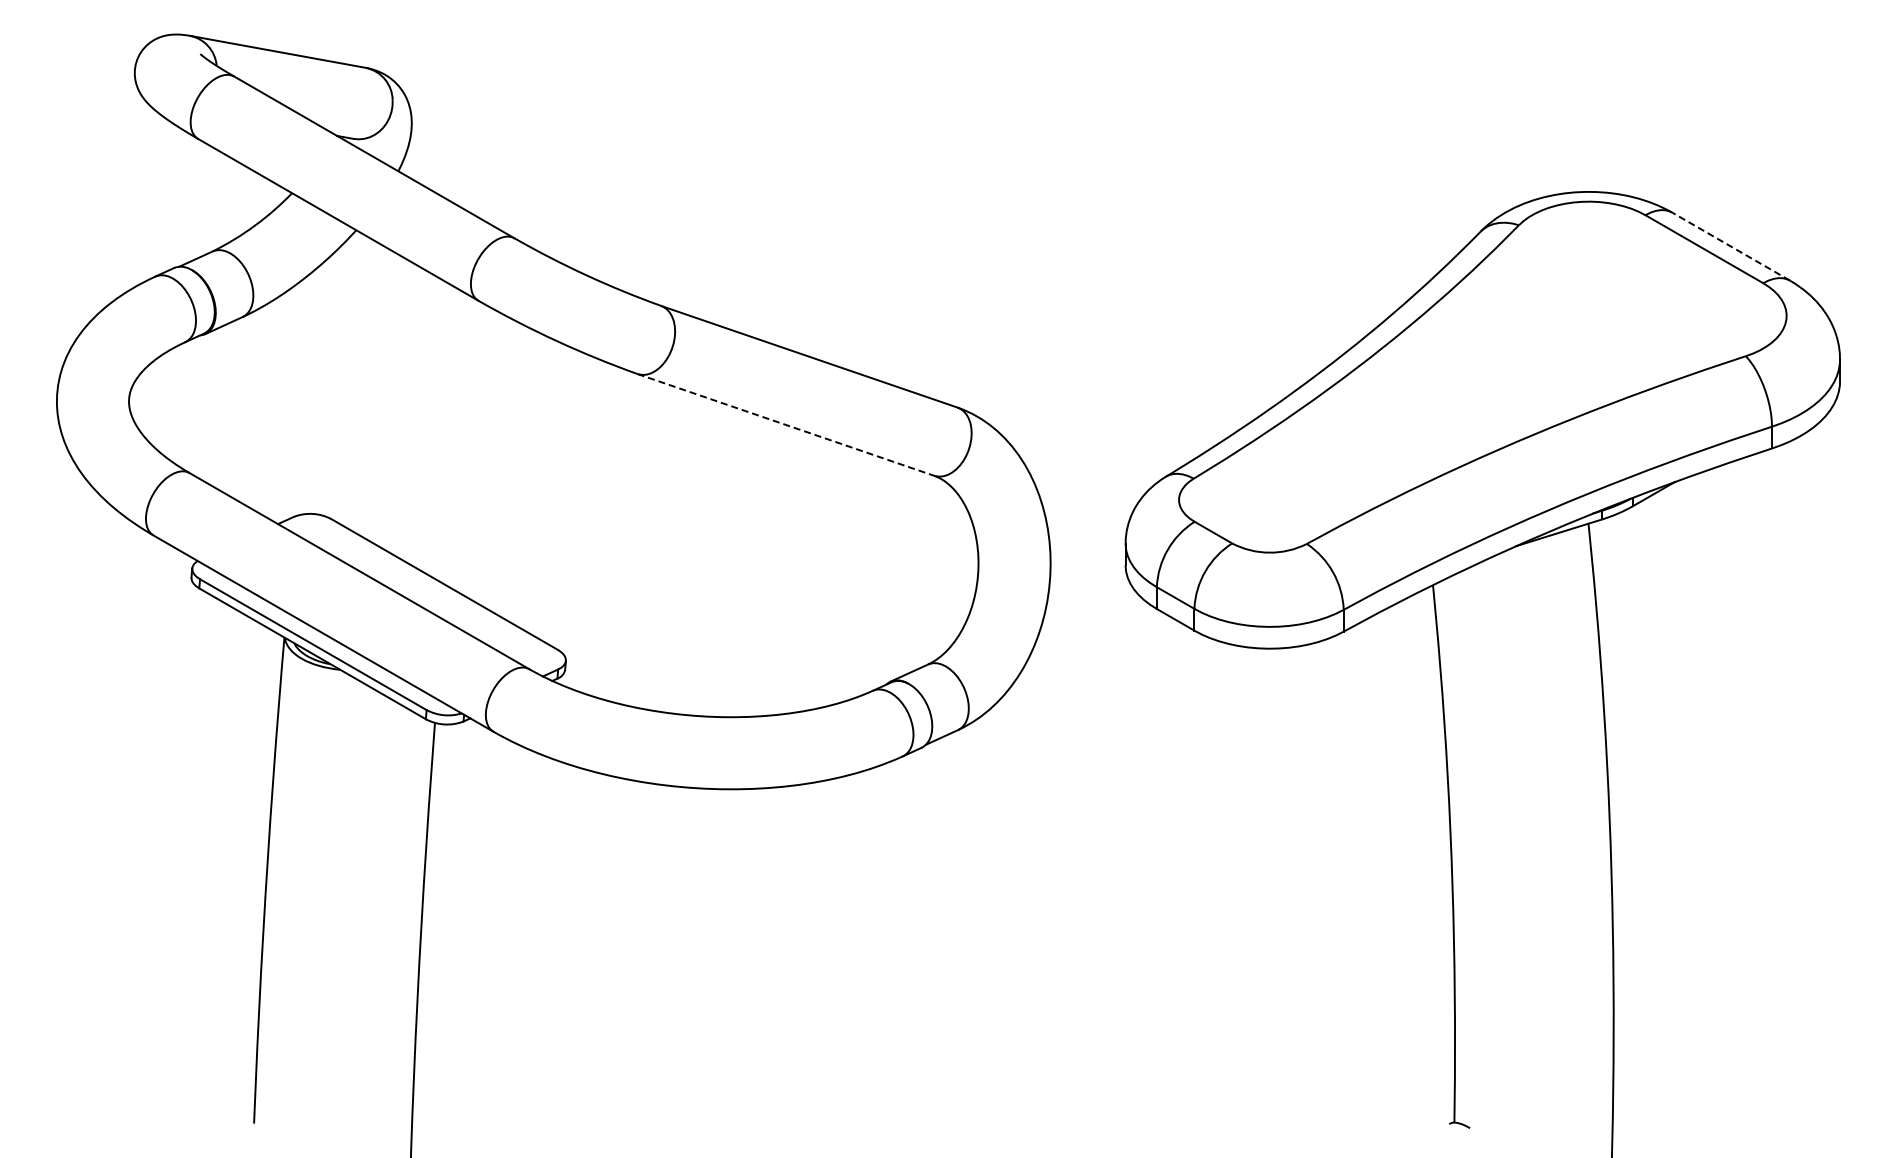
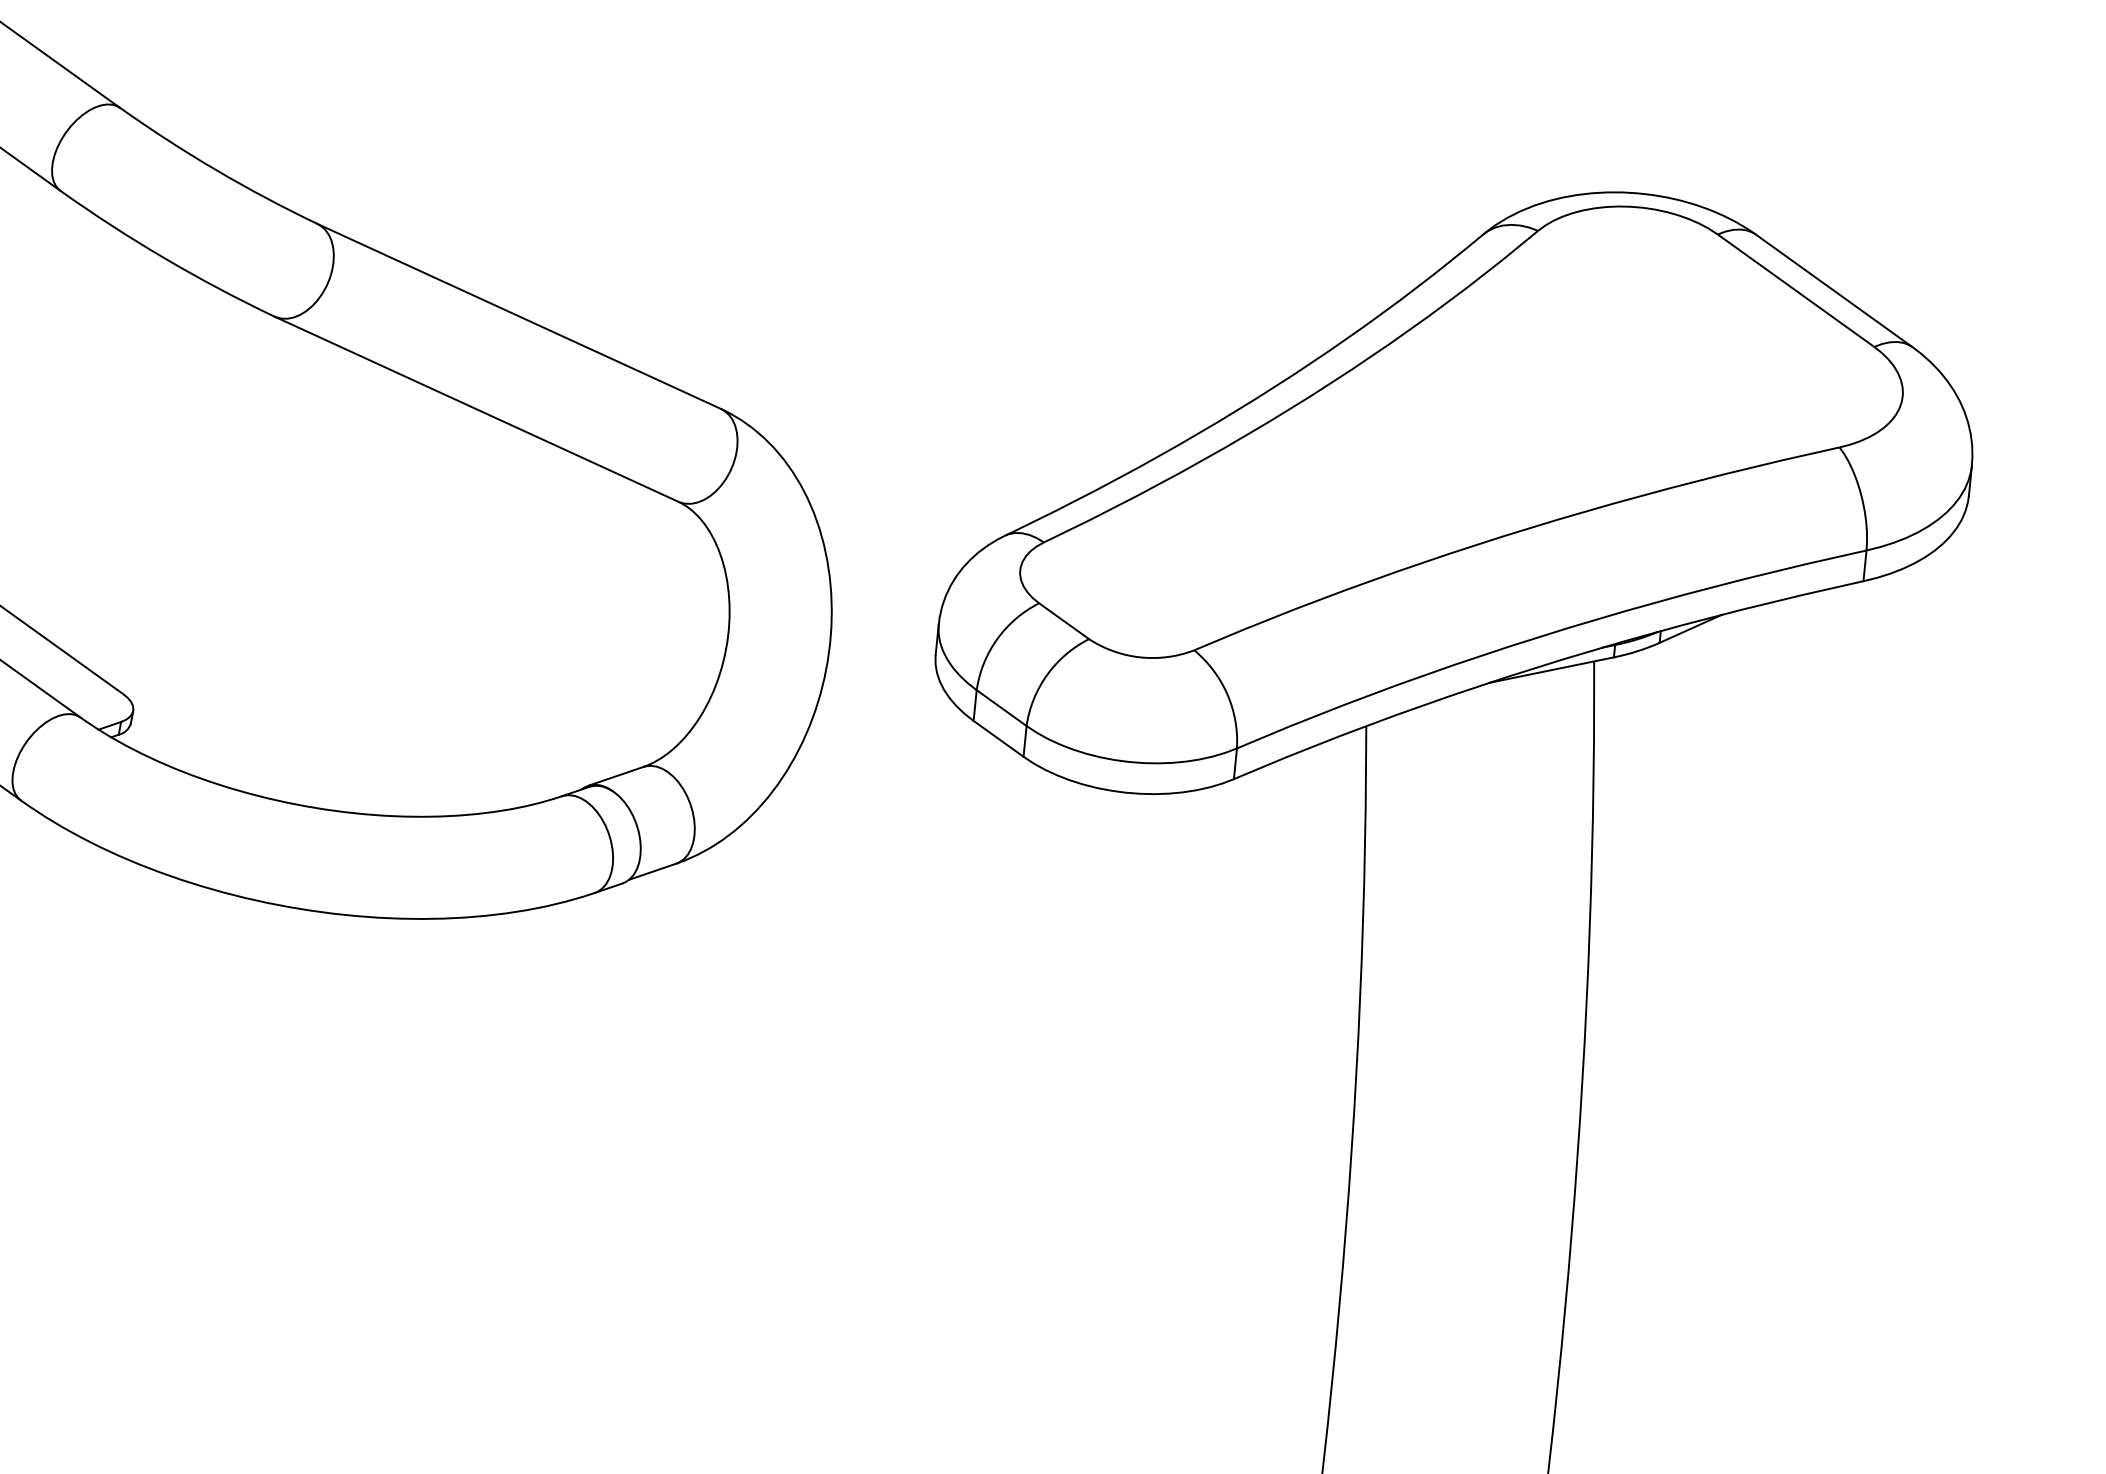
line: (1731, 246) -> (1834, 290), dashed -> solid
line: (785, 424) -> (476, 408), dashed -> solid

